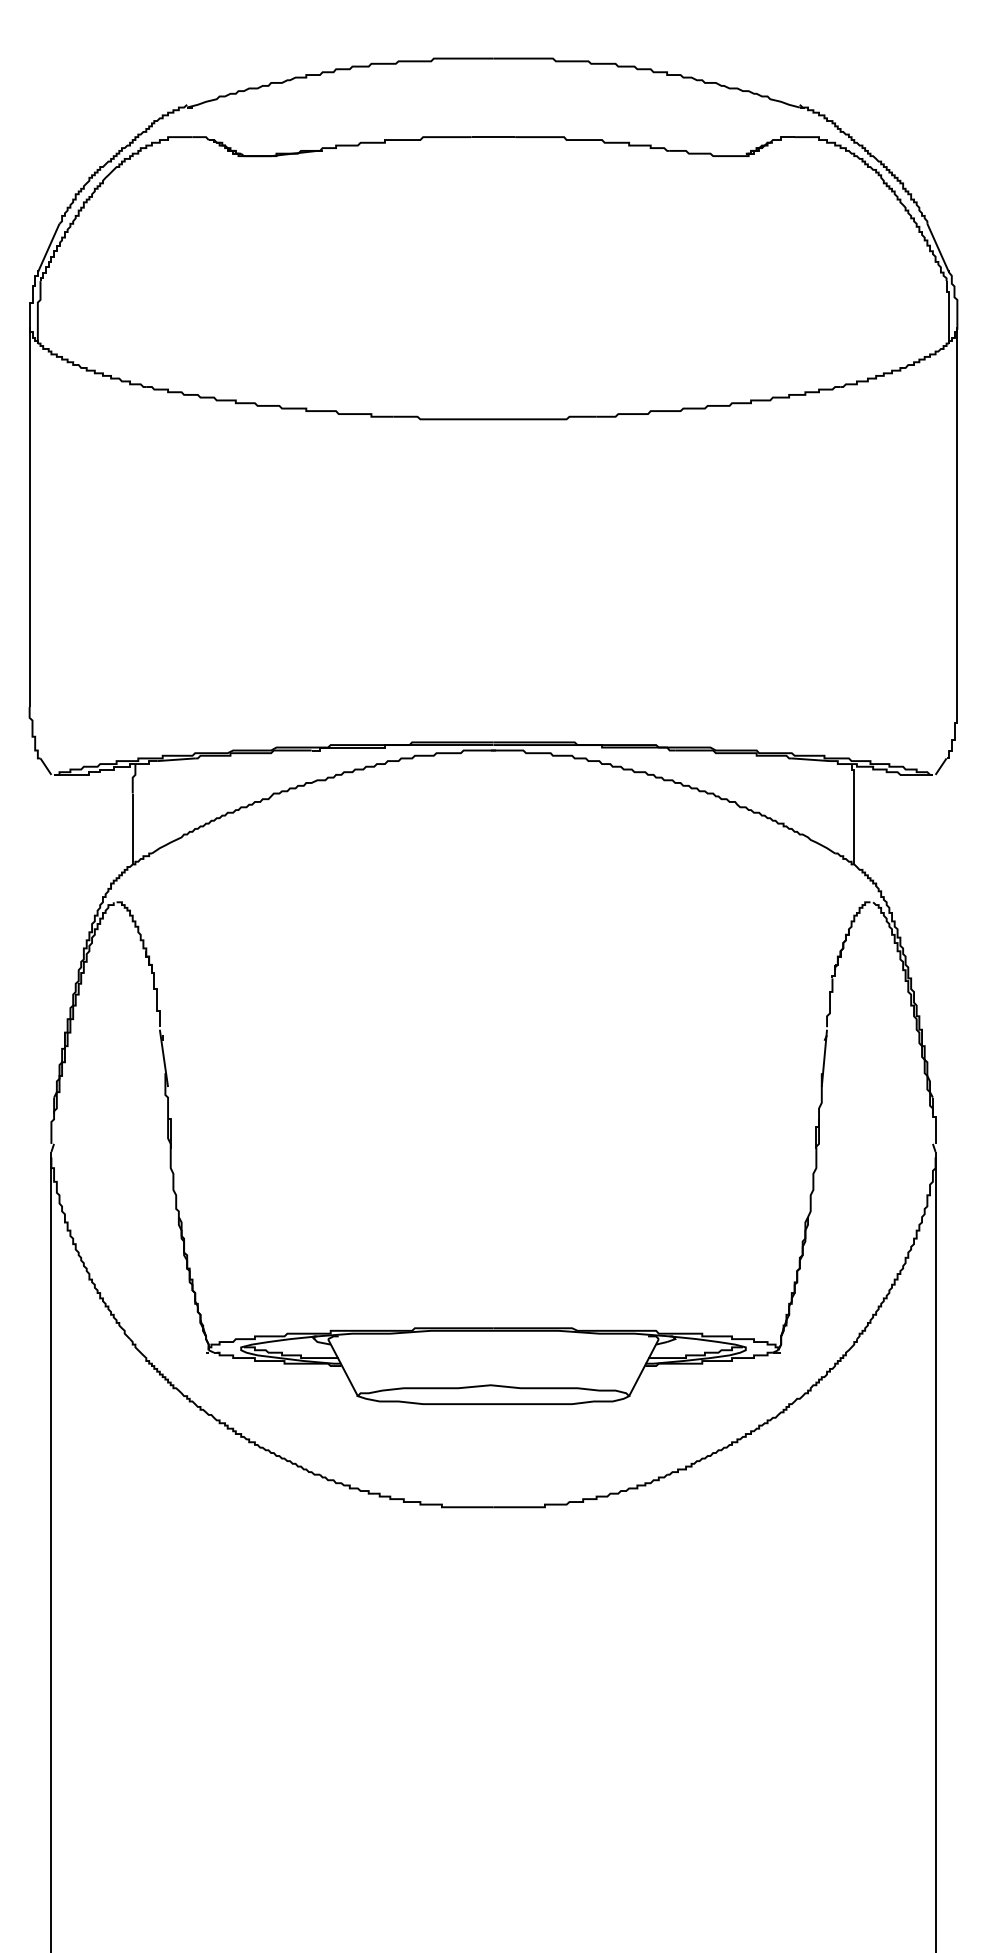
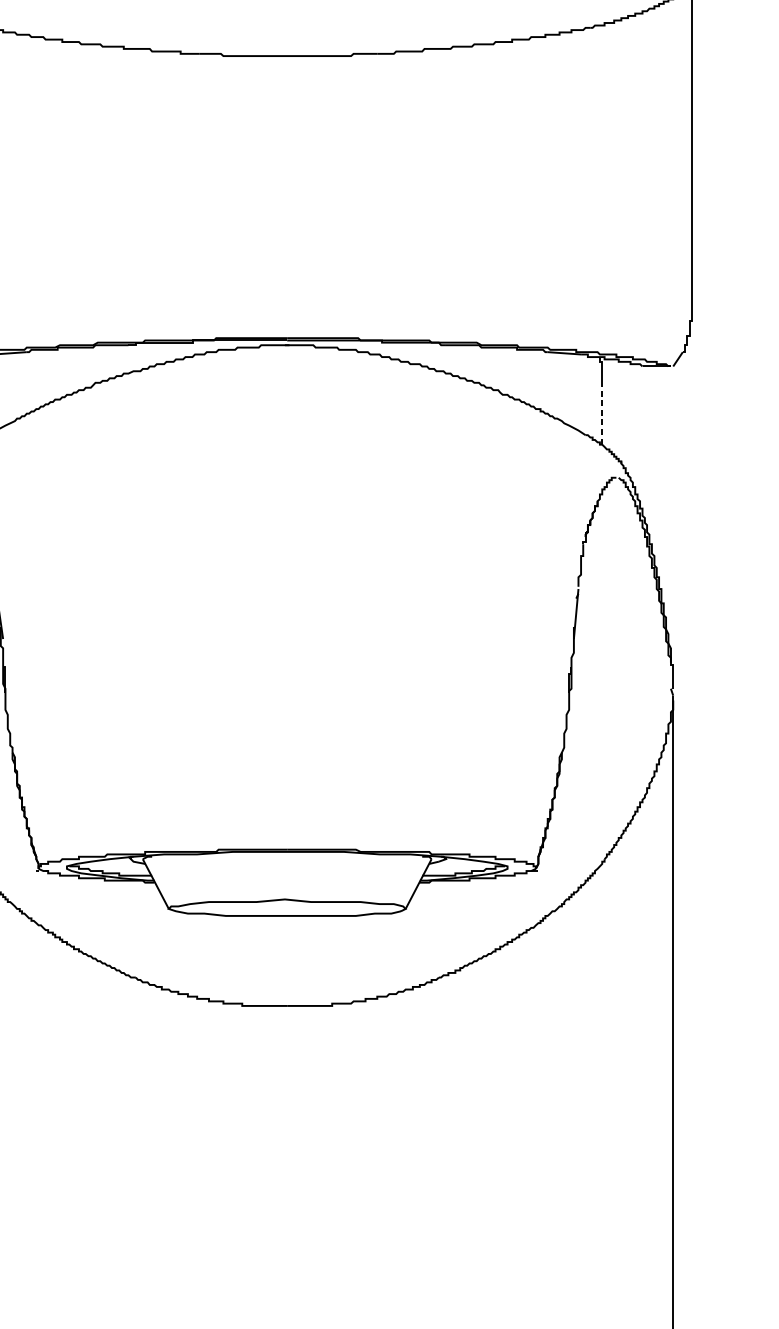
line: (854, 828) -> (602, 413), solid -> dashed

